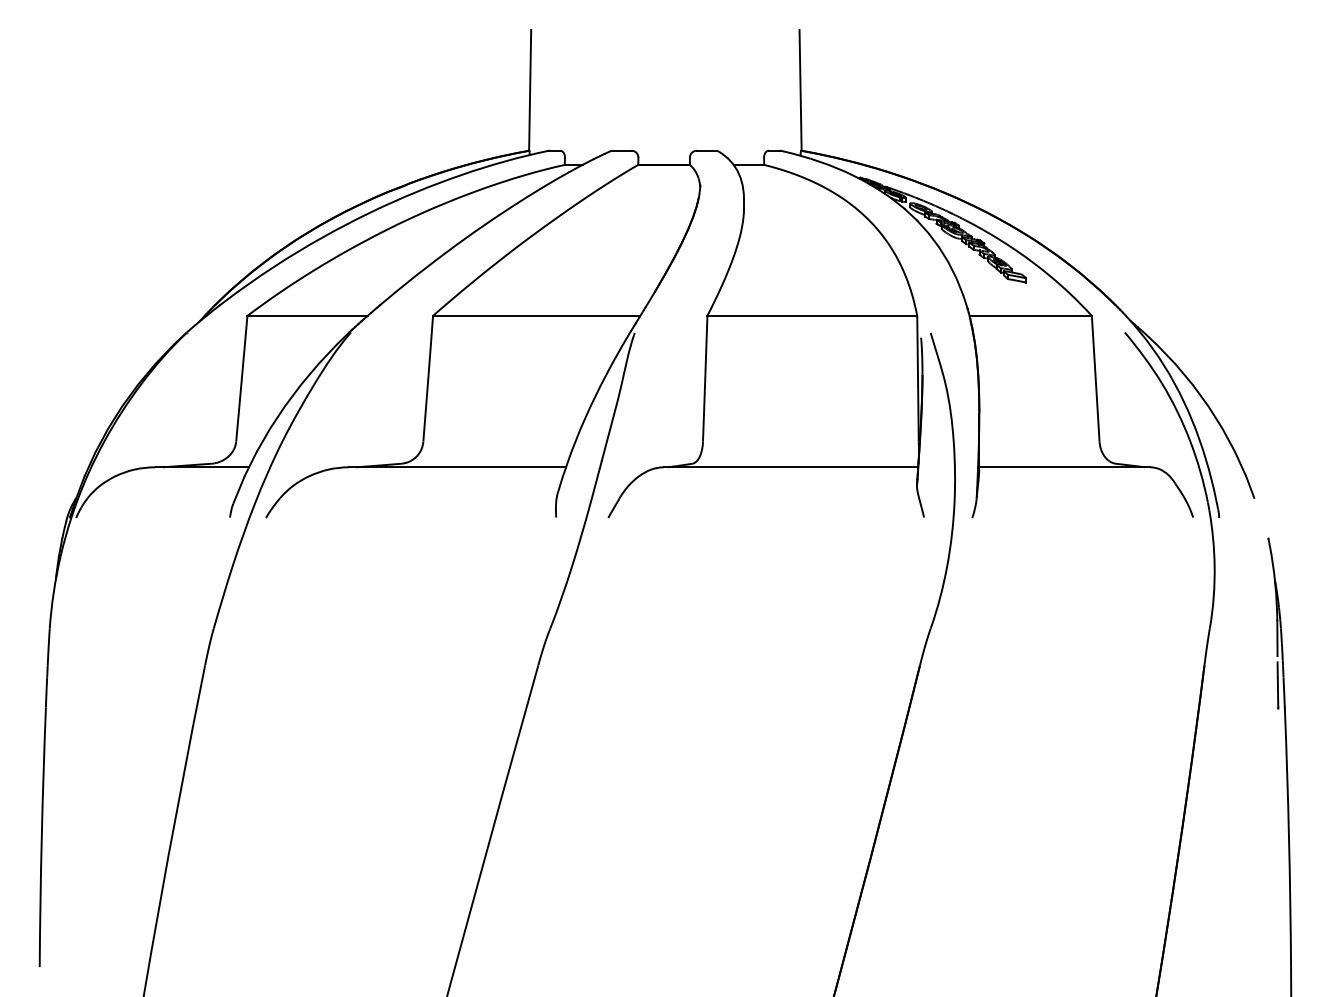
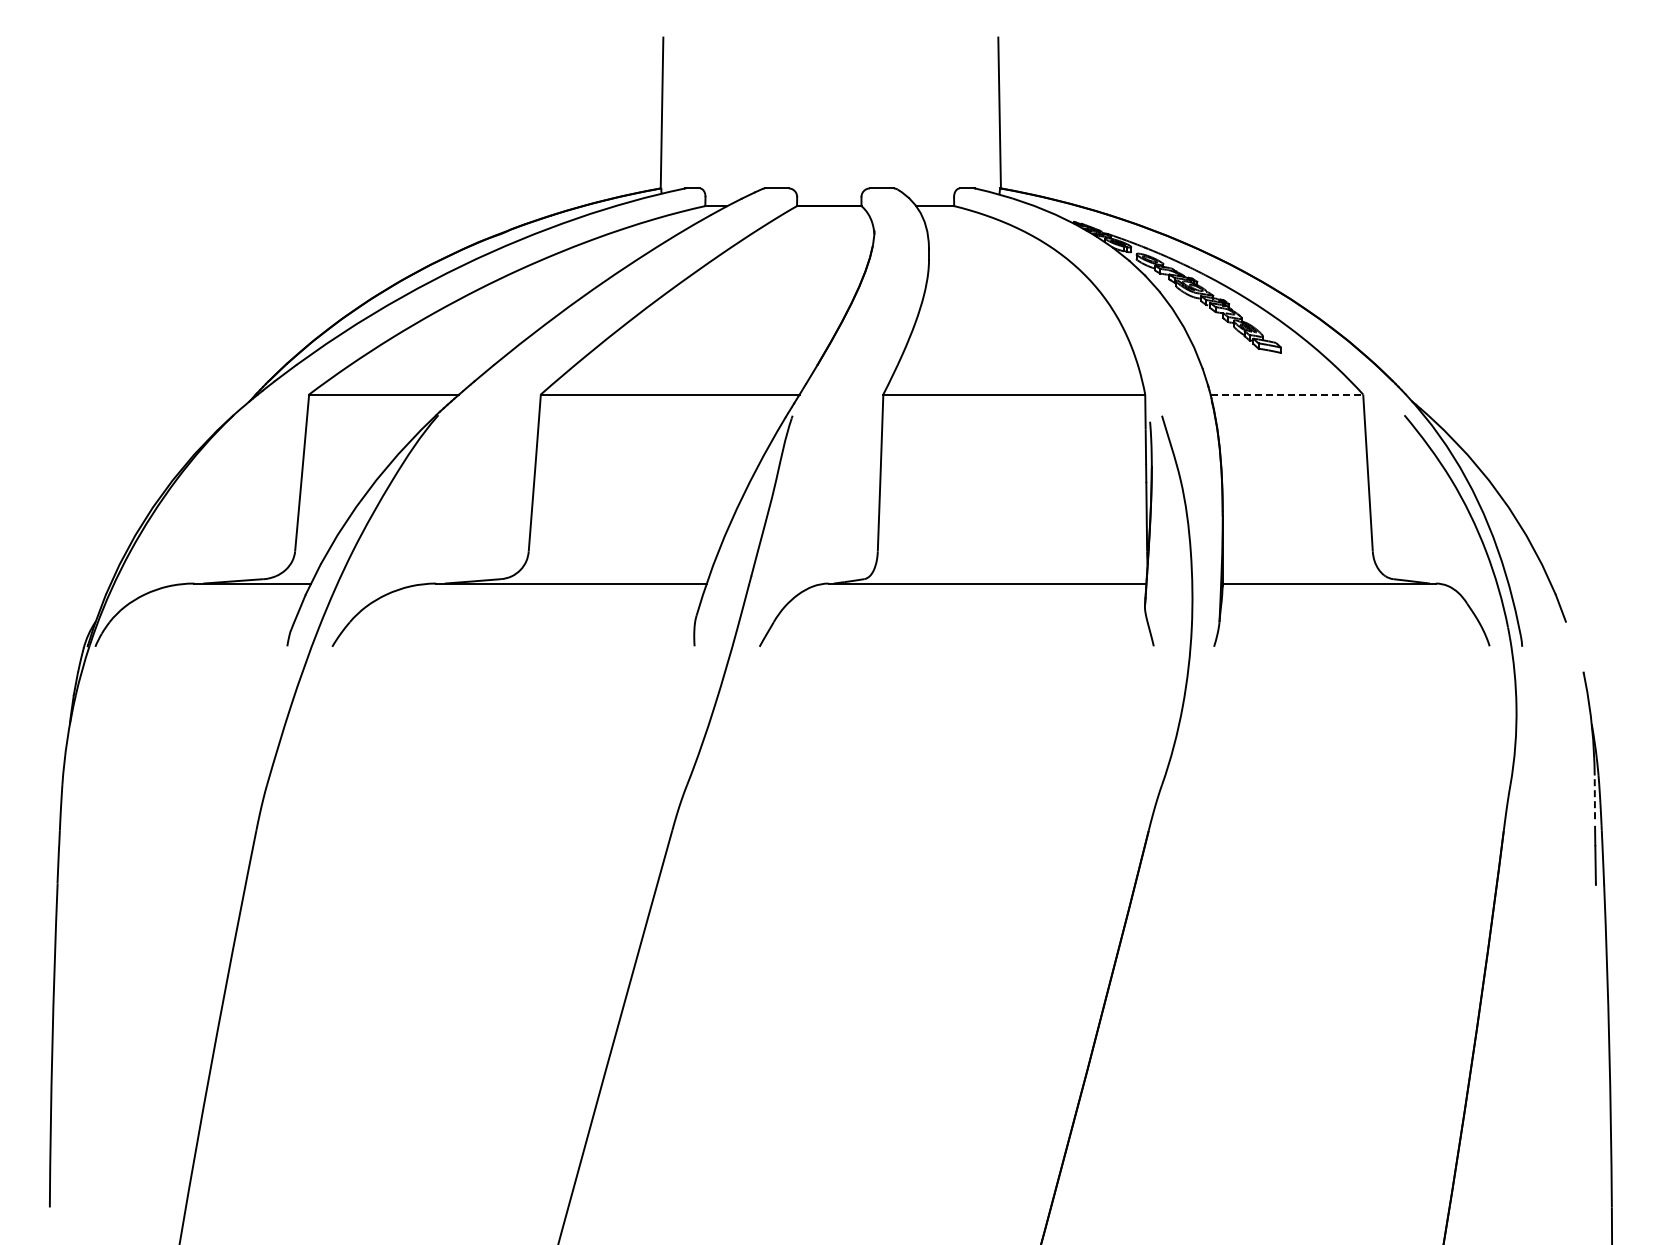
line: (1031, 315) -> (1287, 394), solid -> dashed
line: (1277, 638) -> (1594, 797), solid -> dashed

